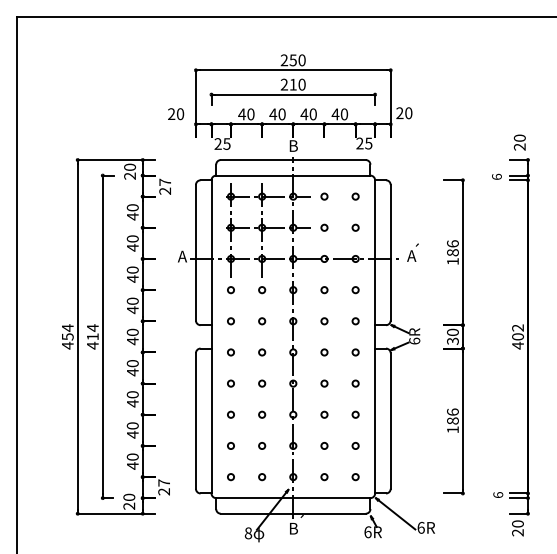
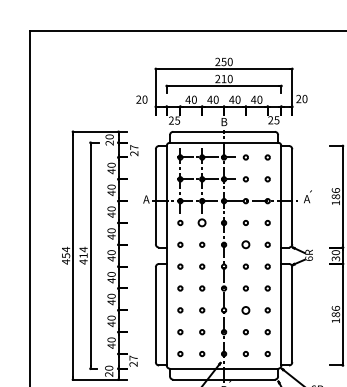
circle: (262, 290) -> (202, 223), size x1.6
circle: (324, 321) -> (245, 244), size x1.6
circle: (324, 414) -> (245, 310), size x1.6

